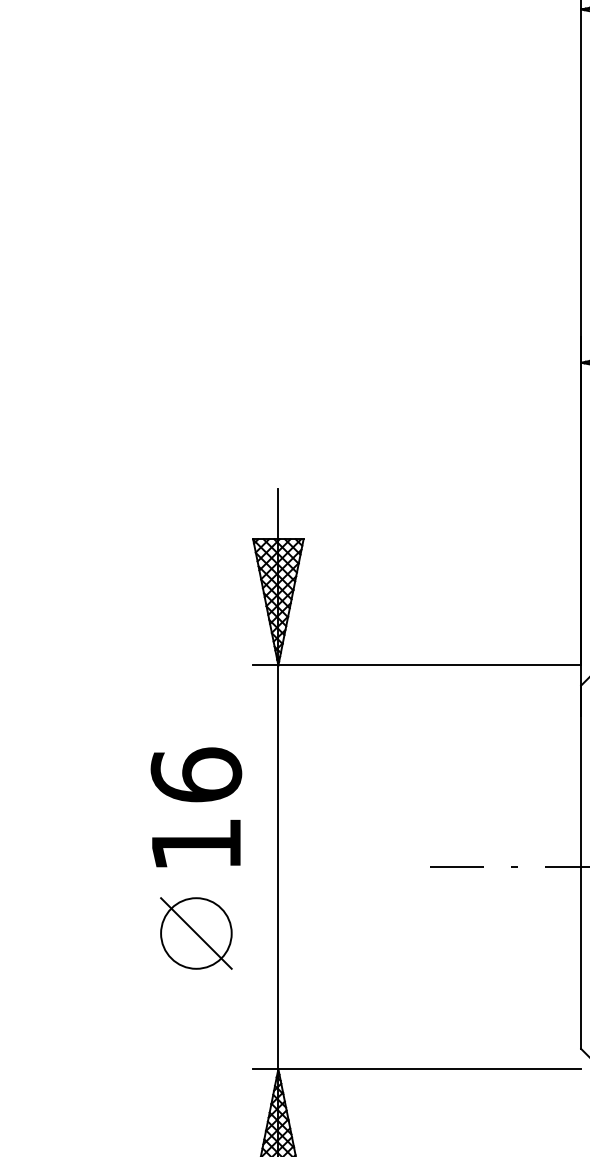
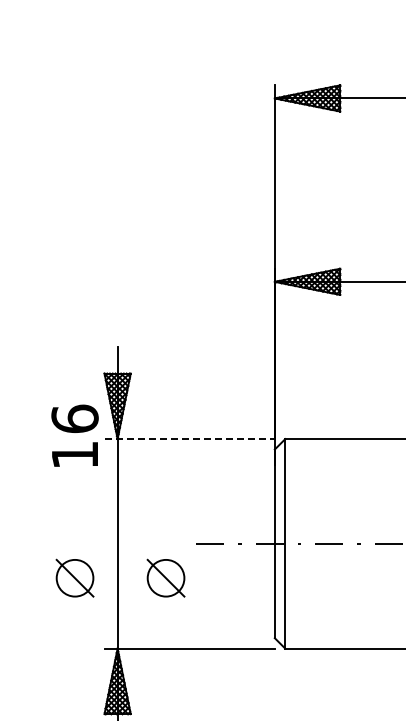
line: (418, 666) -> (190, 439), solid -> dashed
text: (195, 806) -> (74, 435), moved
part: (370, 932) -> (165, 577), added

